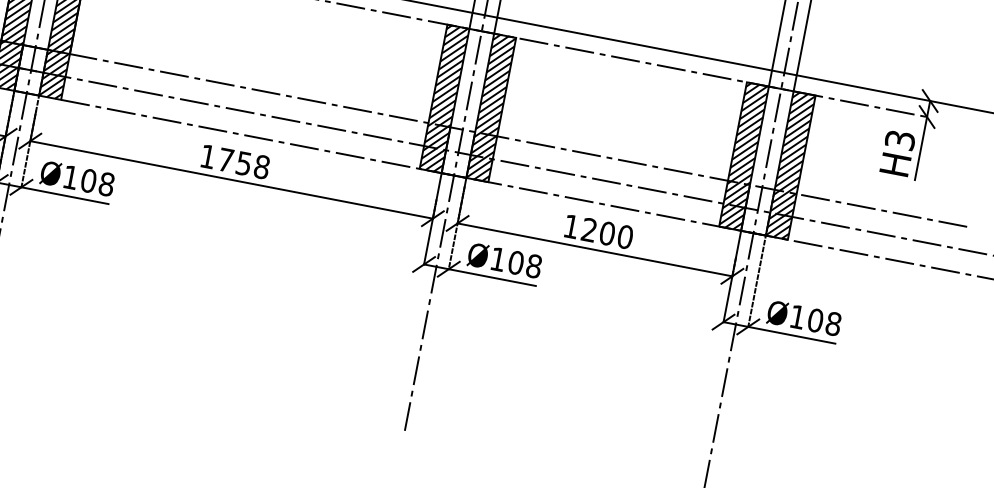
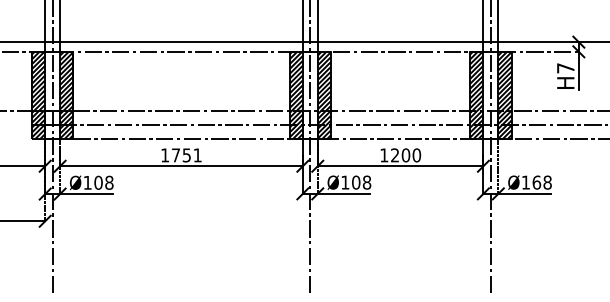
text: (899, 140) -> (565, 68), H3 -> H7
text: (261, 167) -> (197, 155), 1758 -> 1751
text: (815, 320) -> (536, 182), Ø108 -> Ø168

